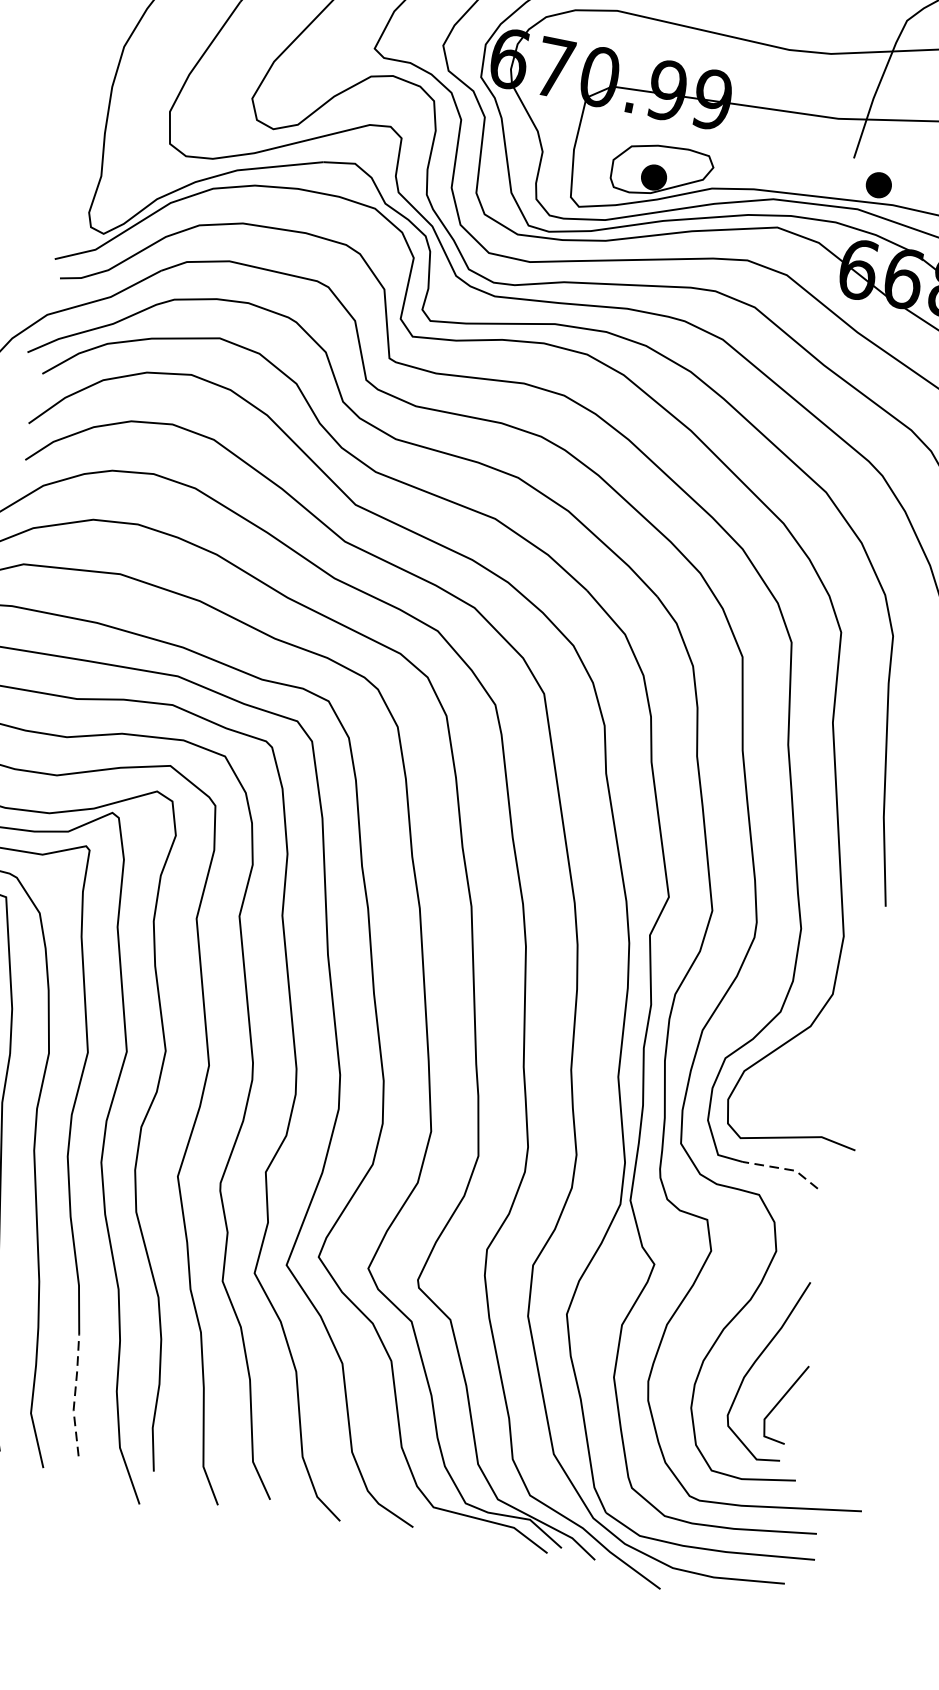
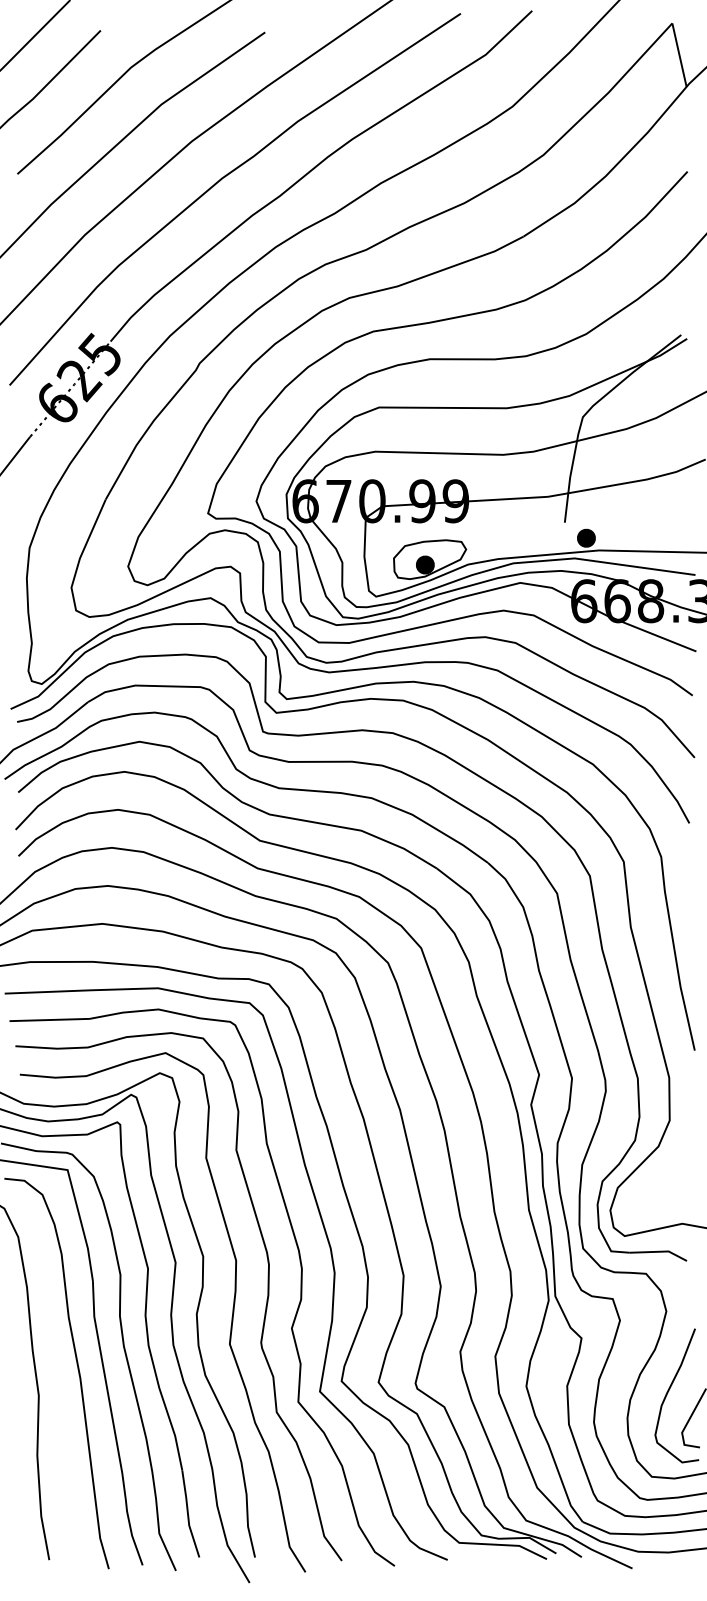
line: (783, 1168) -> (659, 1251), dashed -> solid
line: (74, 1393) -> (187, 1513), dashed -> solid

